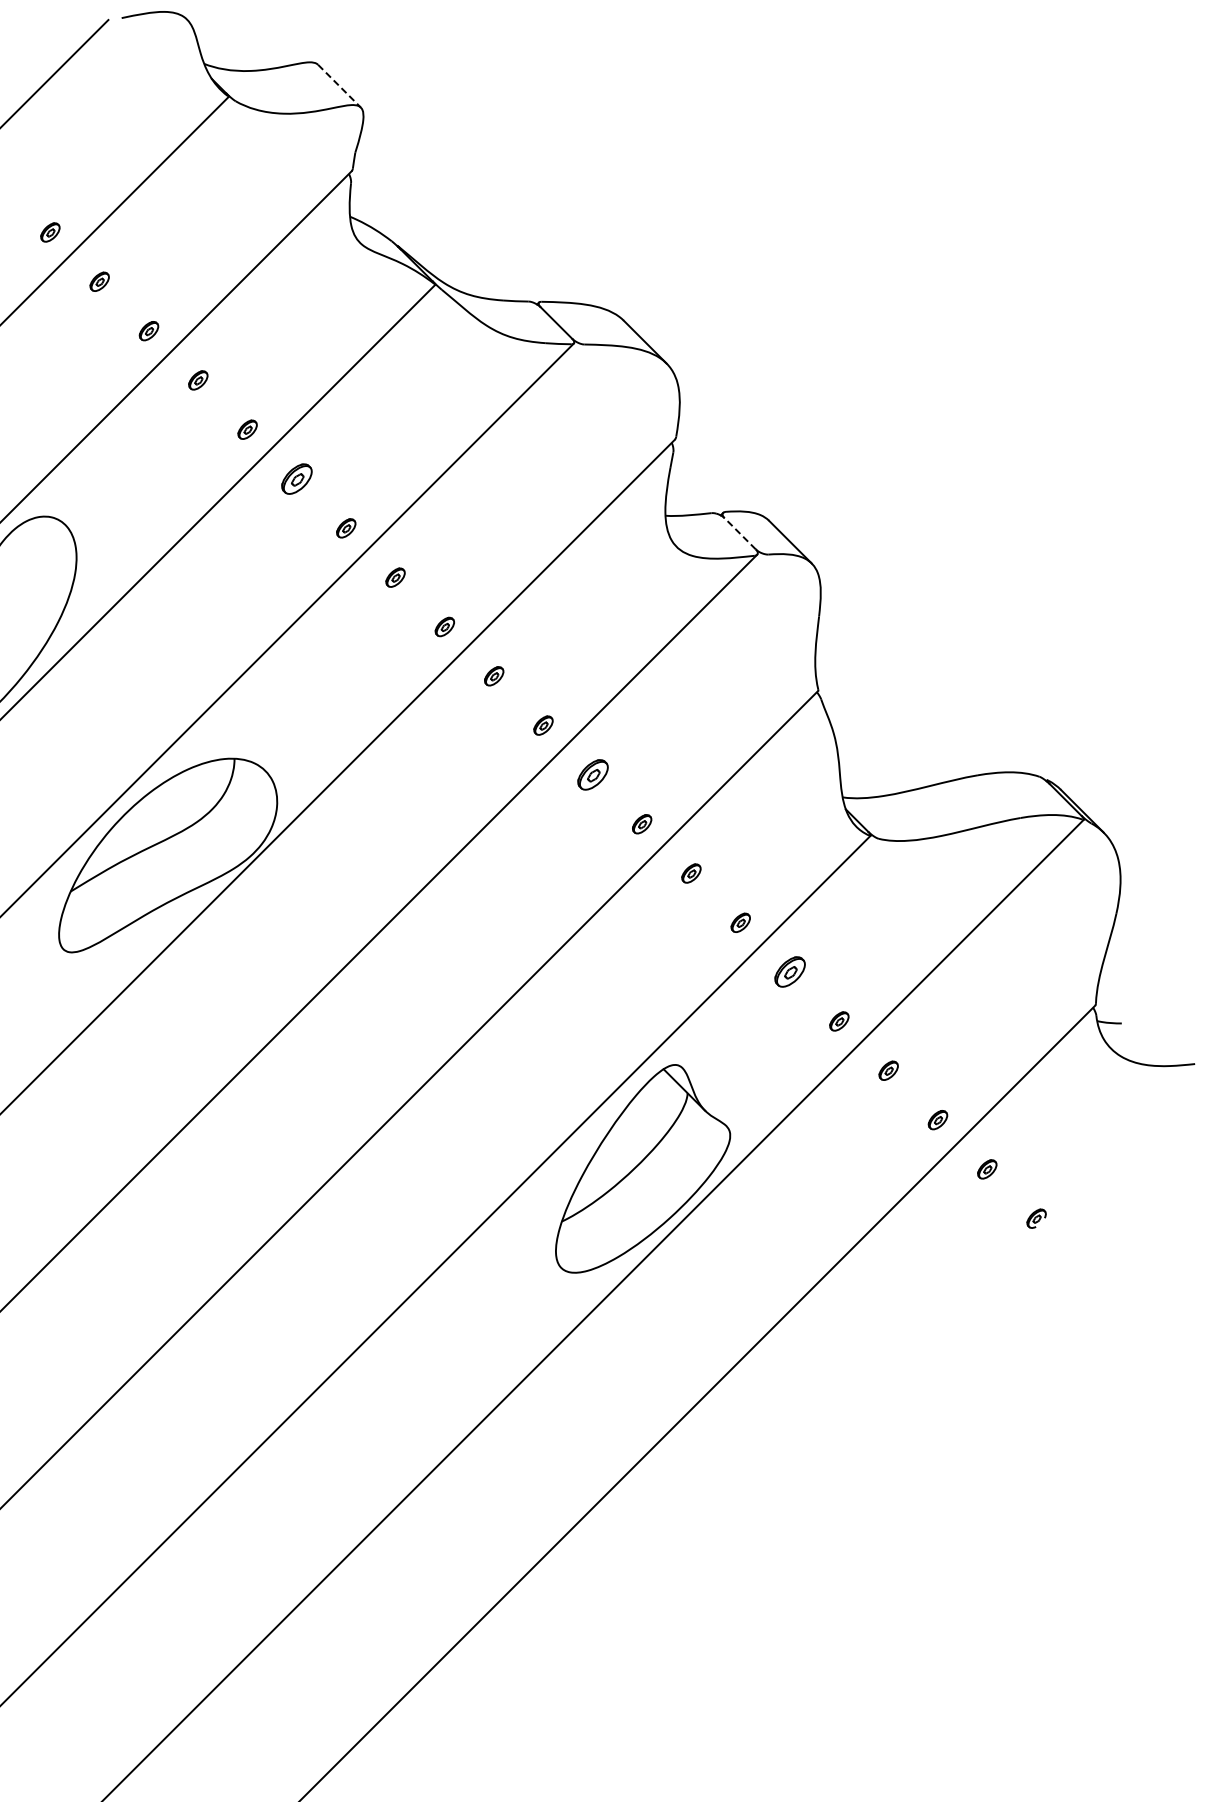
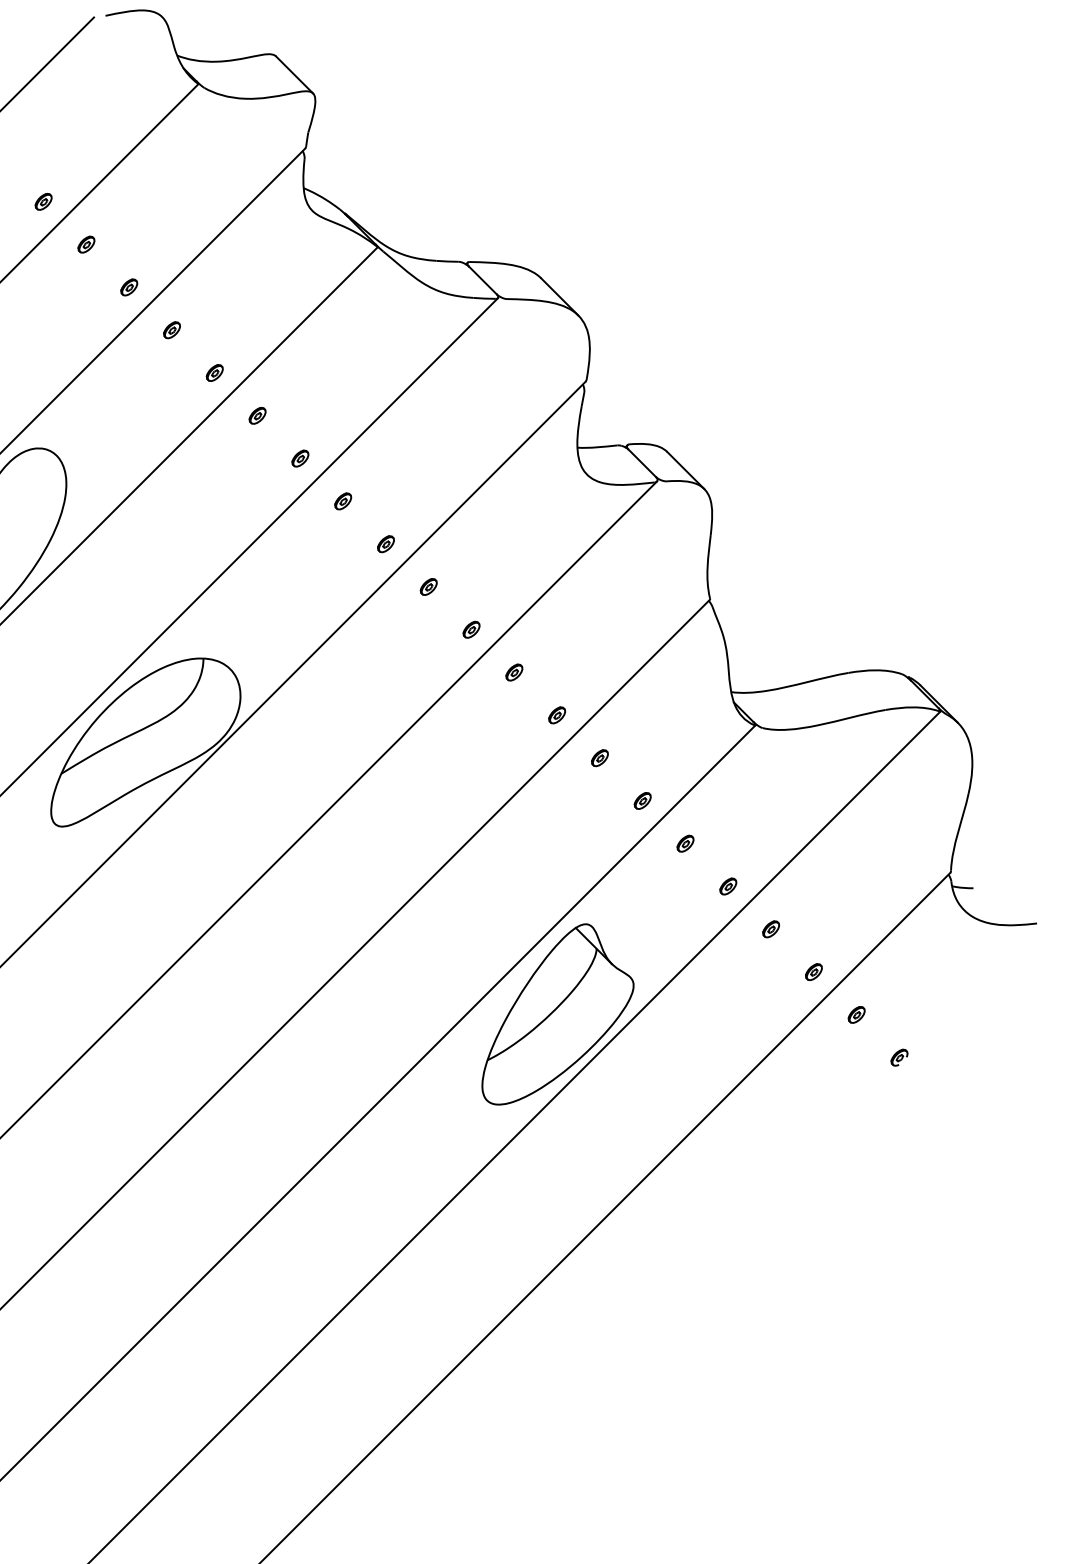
line: (339, 86) -> (294, 75), dashed -> solid
part: (296, 478) -> (257, 415), size x0.62
line: (739, 533) -> (641, 463), dashed -> solid
part: (592, 774) -> (514, 672), size x0.62
part: (789, 972) -> (685, 844), size x0.62

